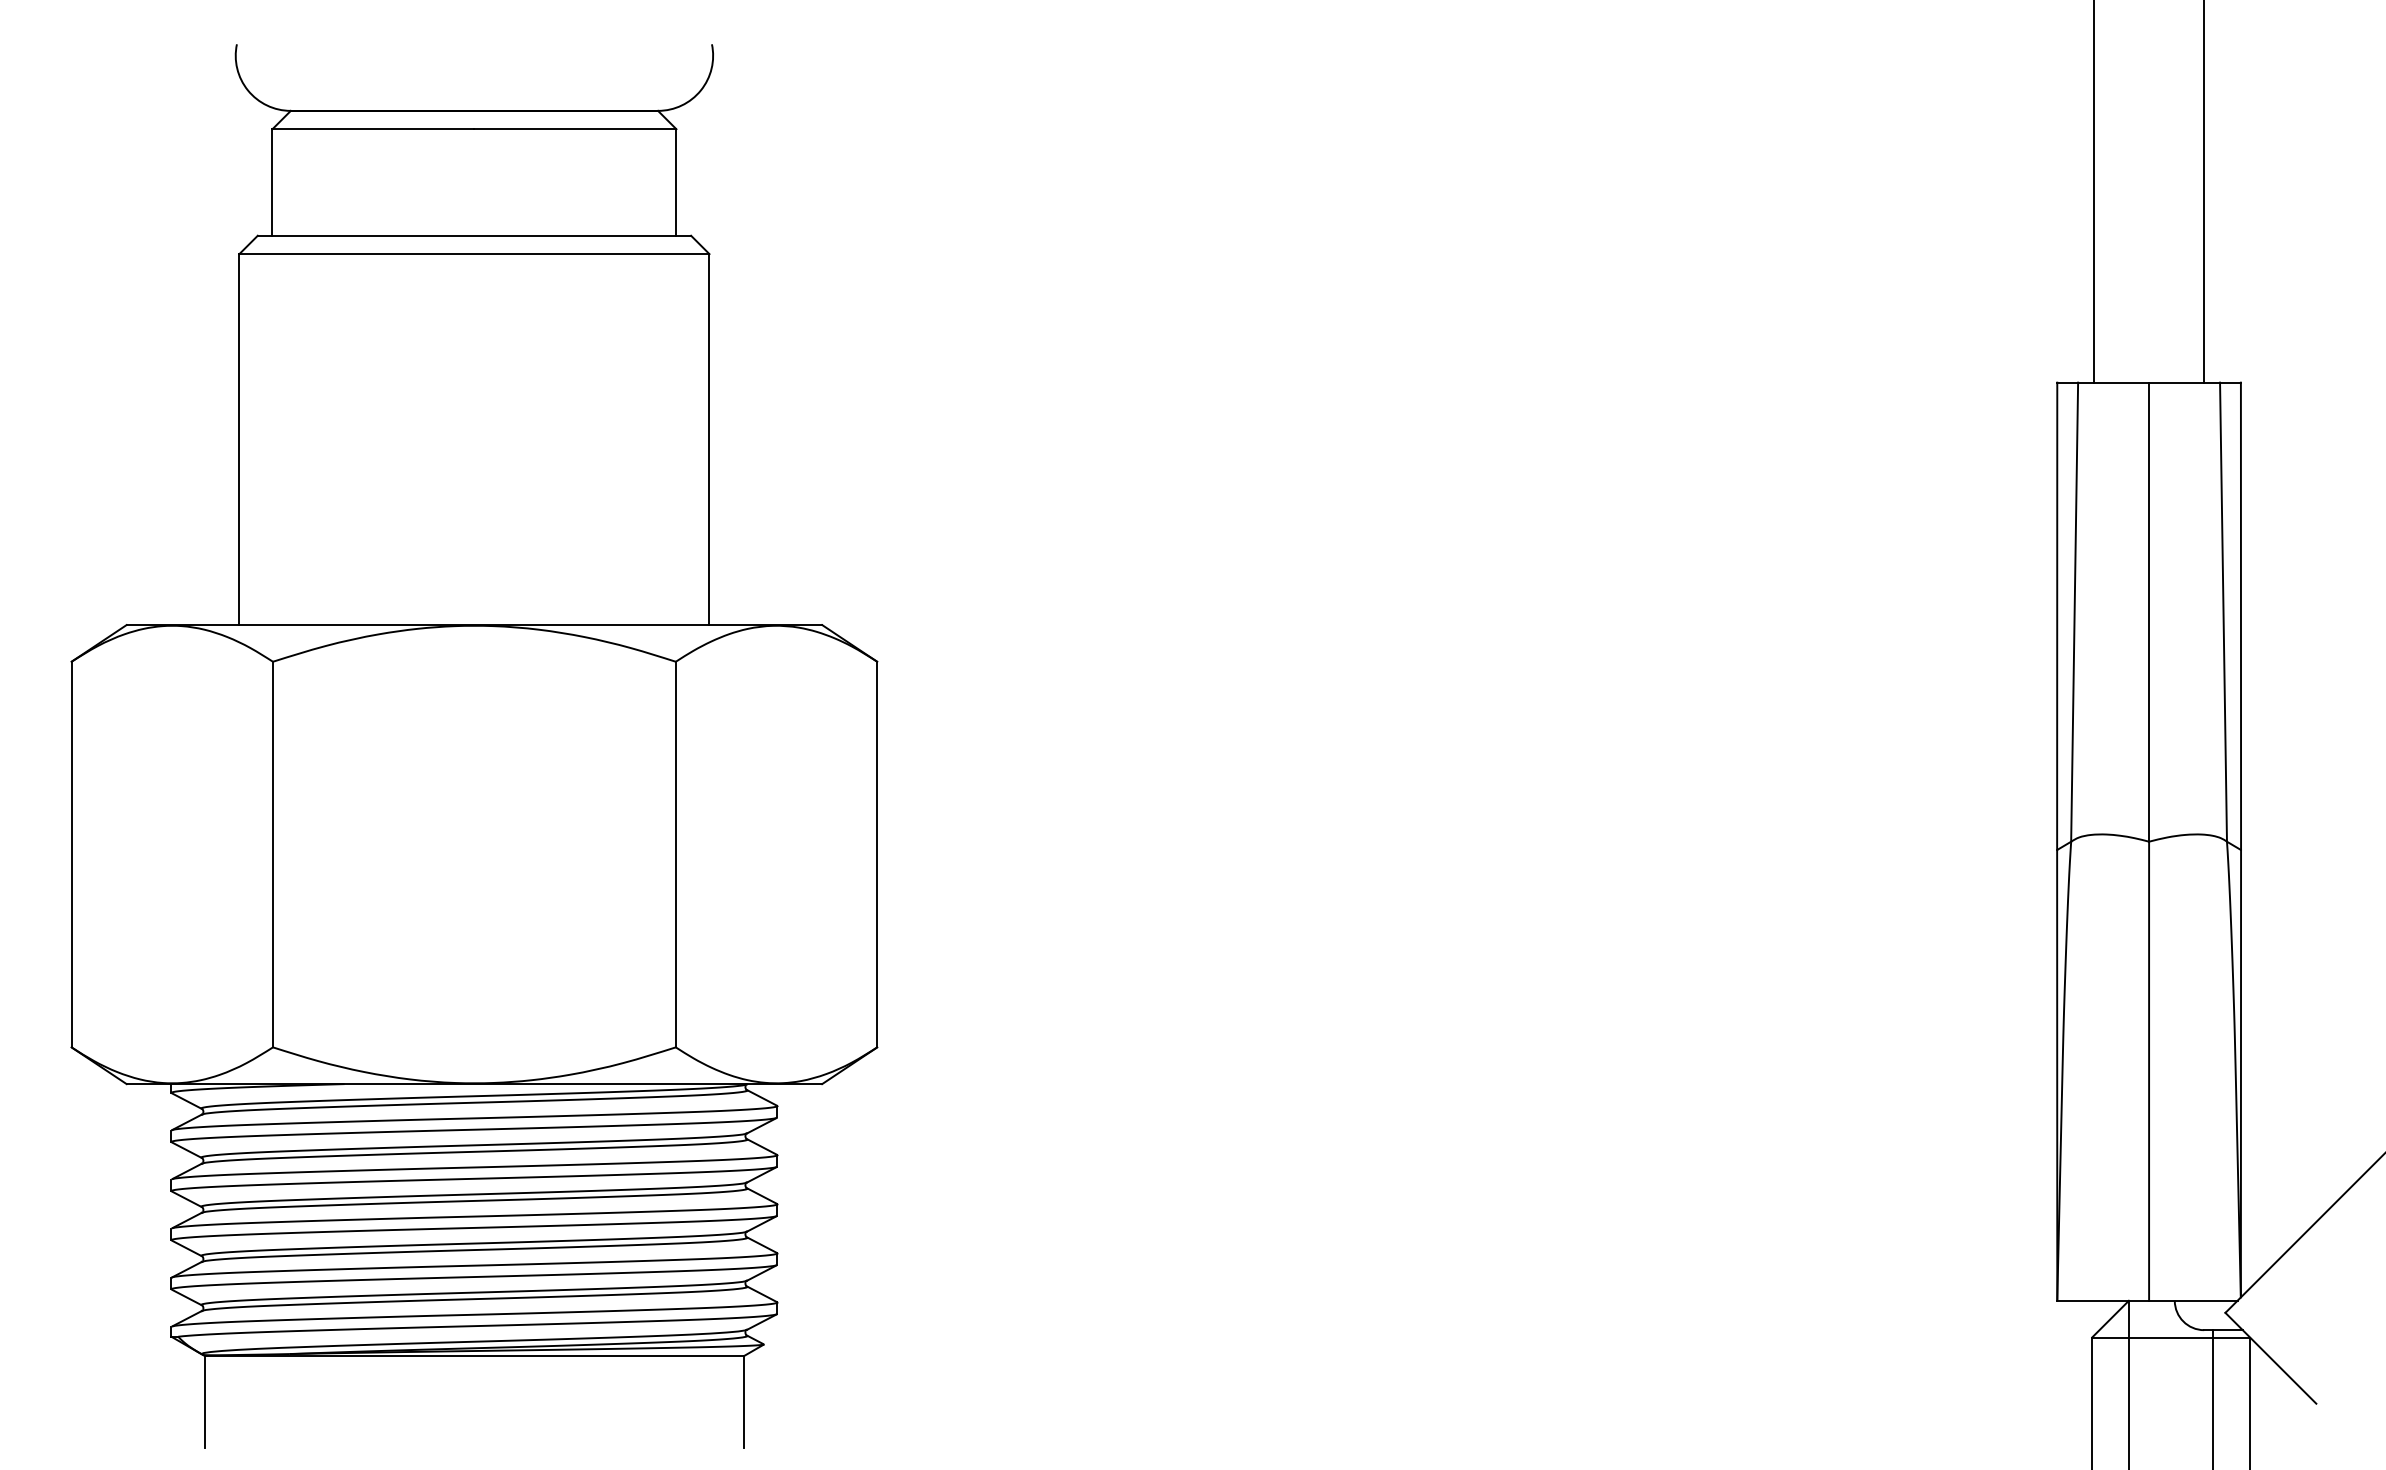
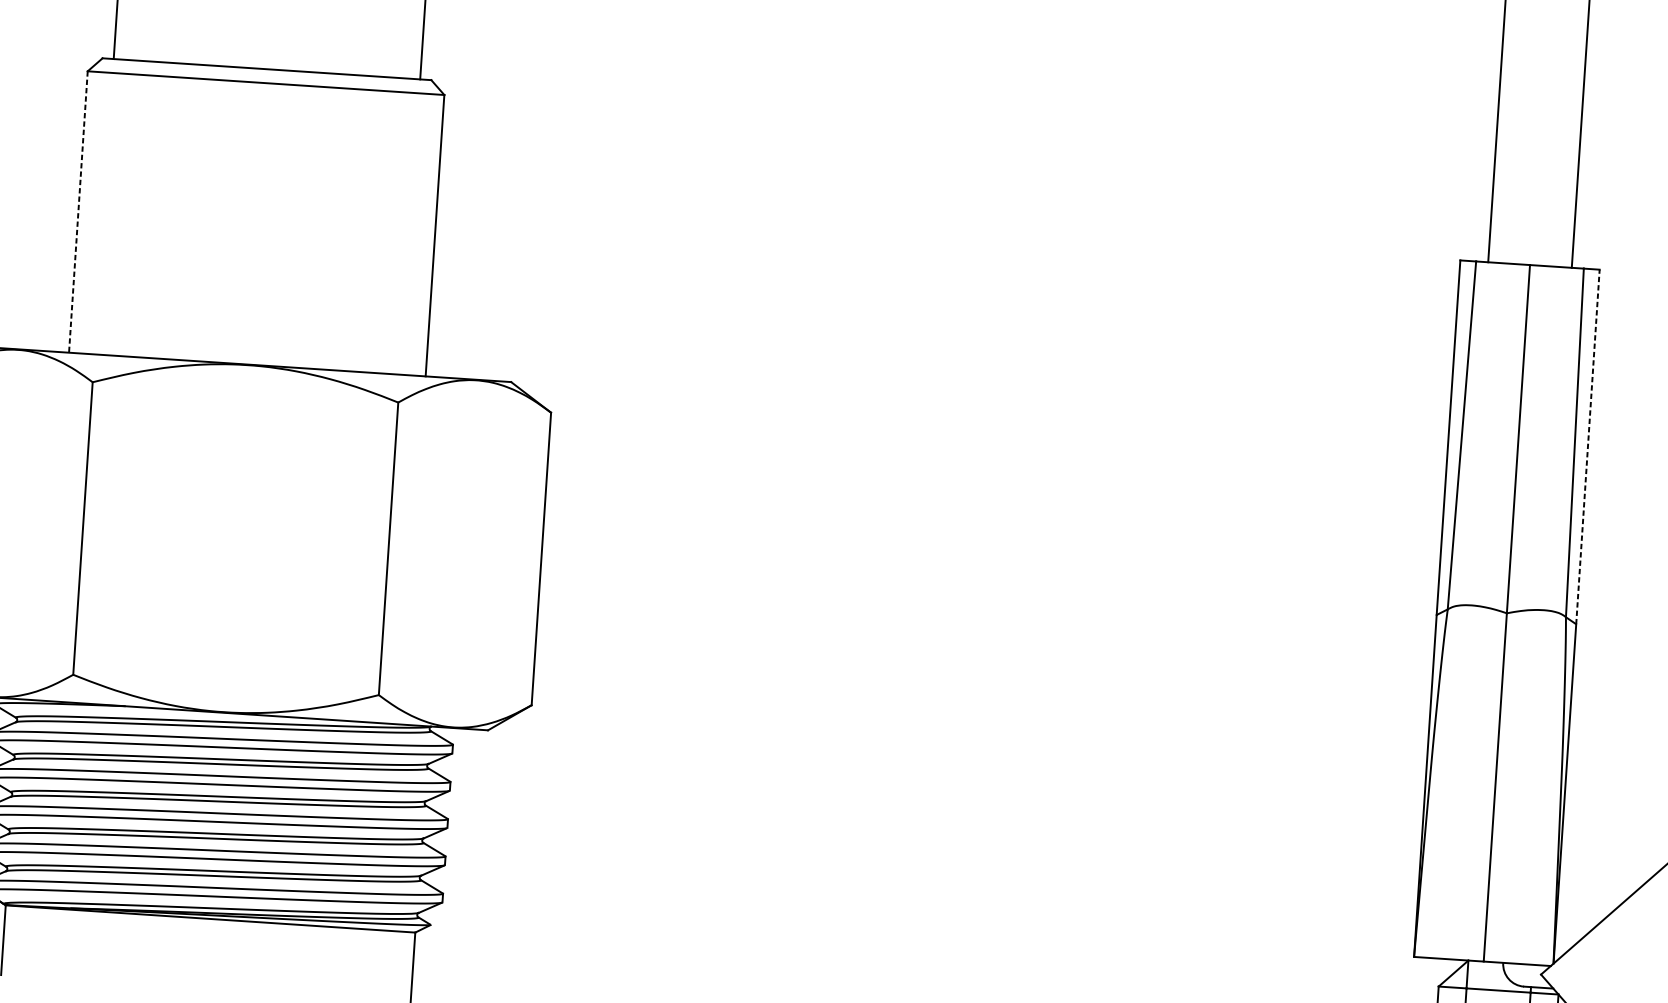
line: (239, 440) -> (78, 212), solid -> dashed
line: (2240, 616) -> (1587, 447), solid -> dashed

